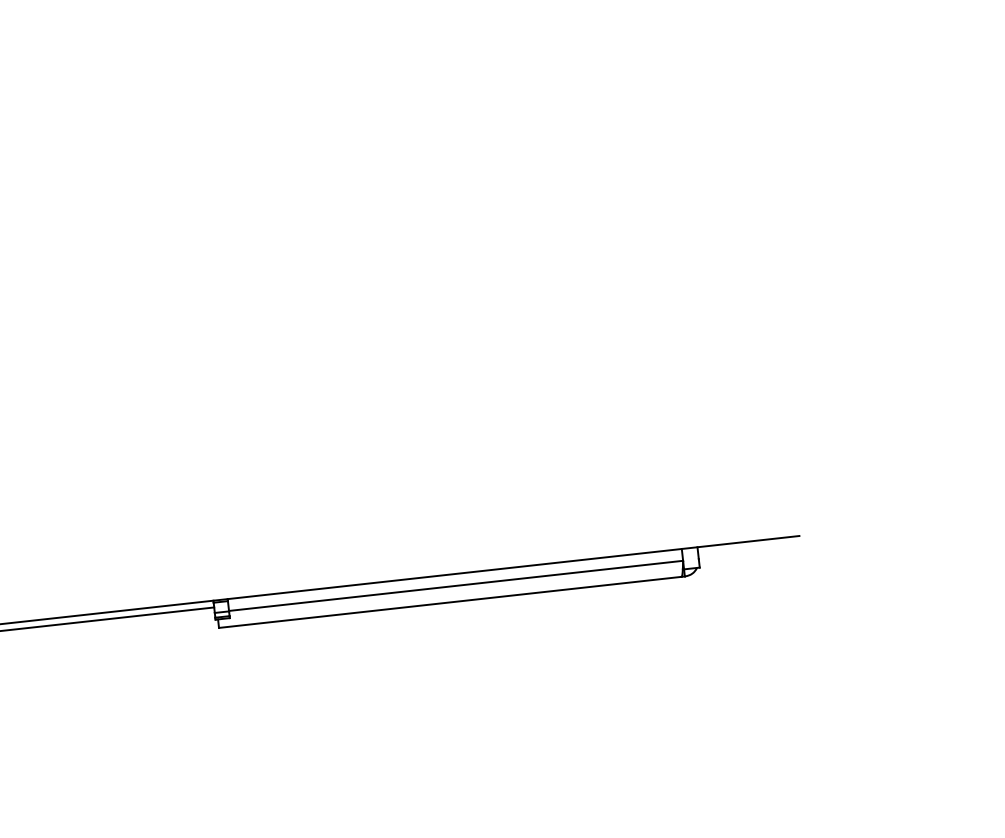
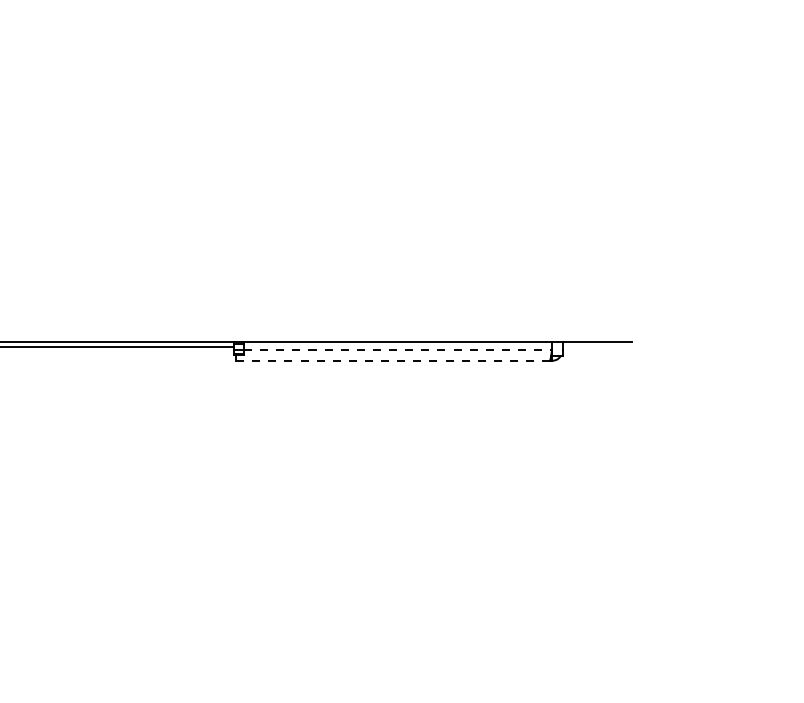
line: (456, 586) -> (398, 350), solid -> dashed
line: (449, 601) -> (392, 360), solid -> dashed

